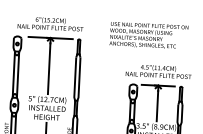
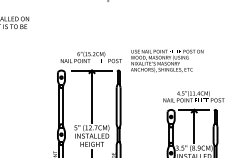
text: (149, 35) -> (167, 60), moved

